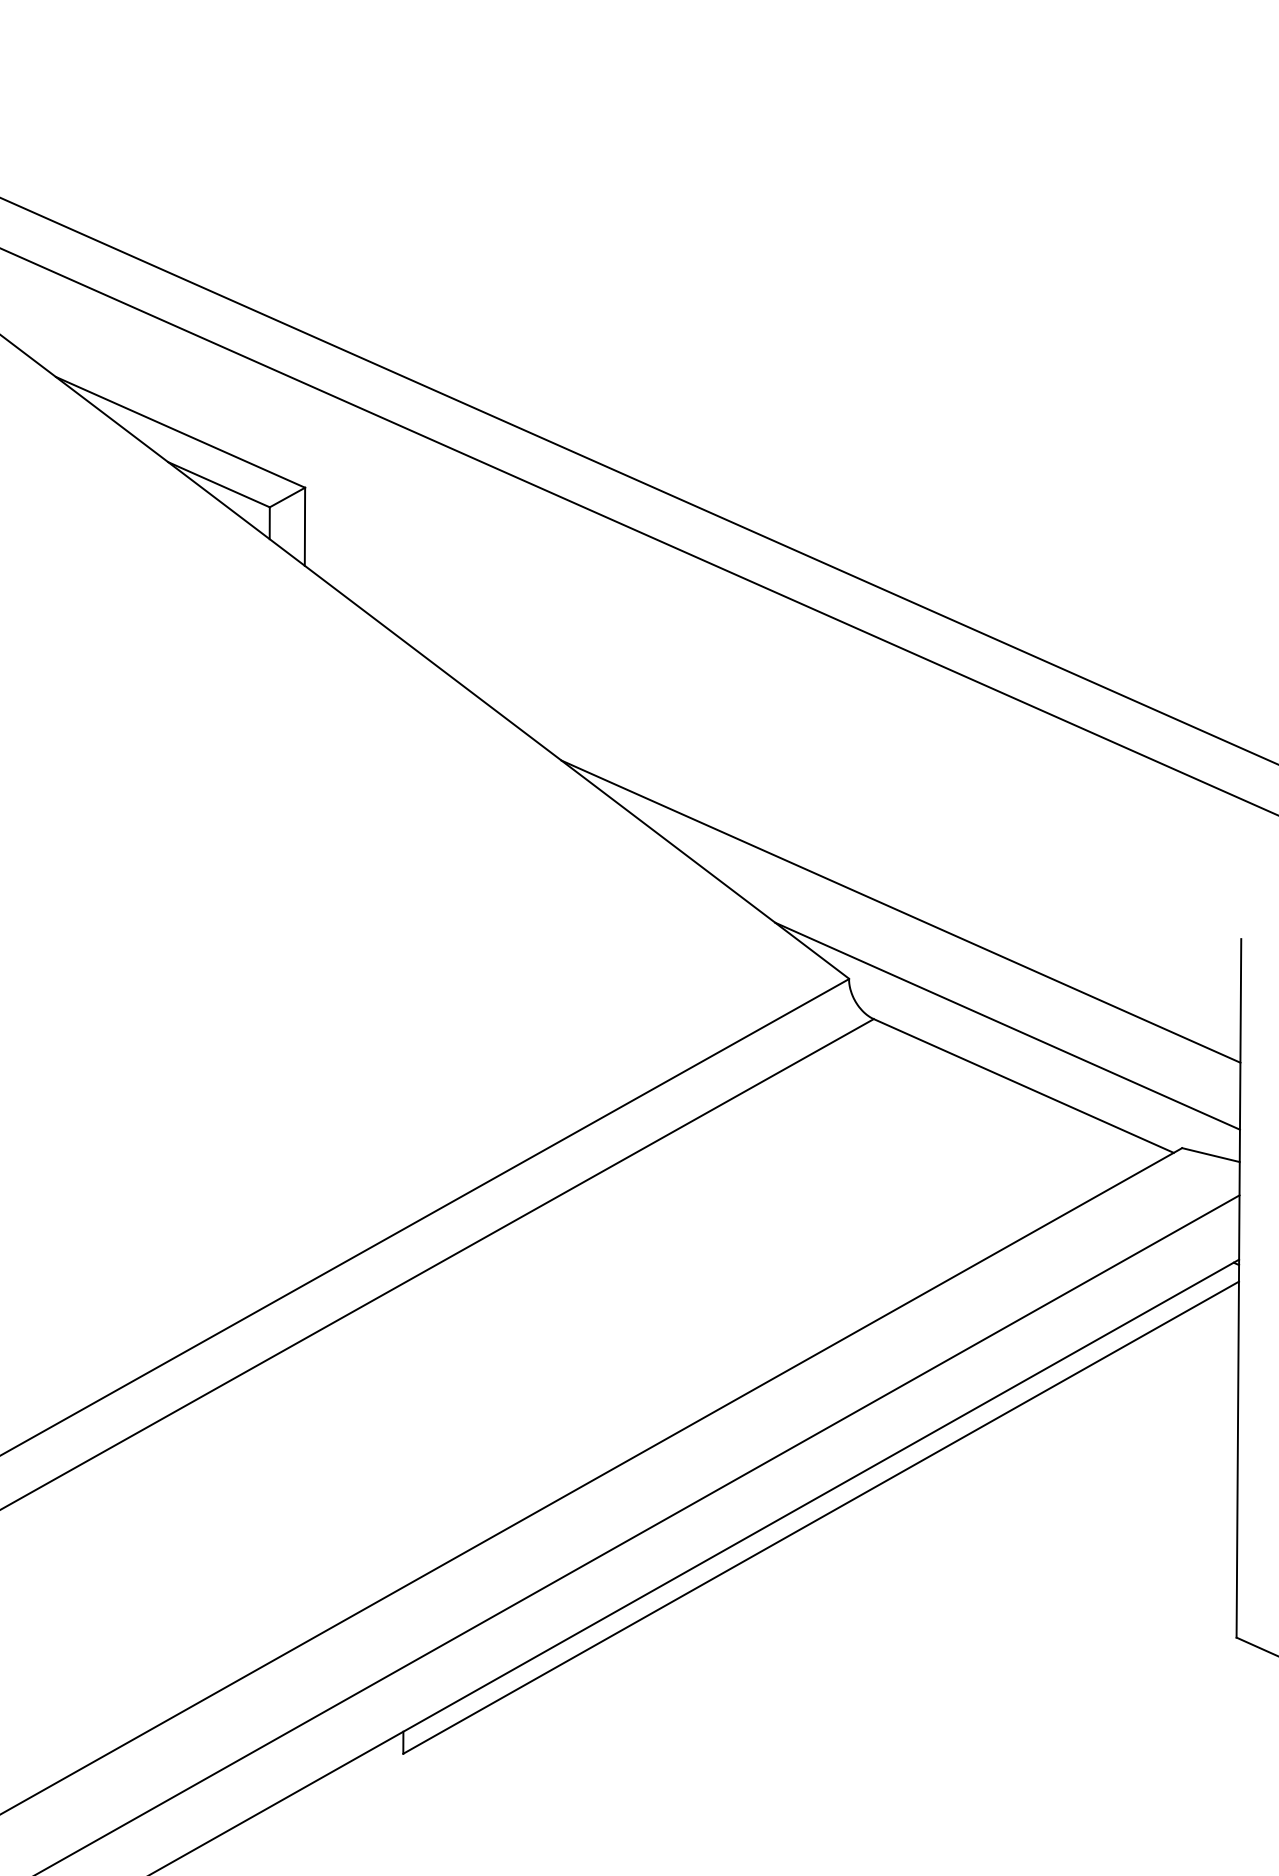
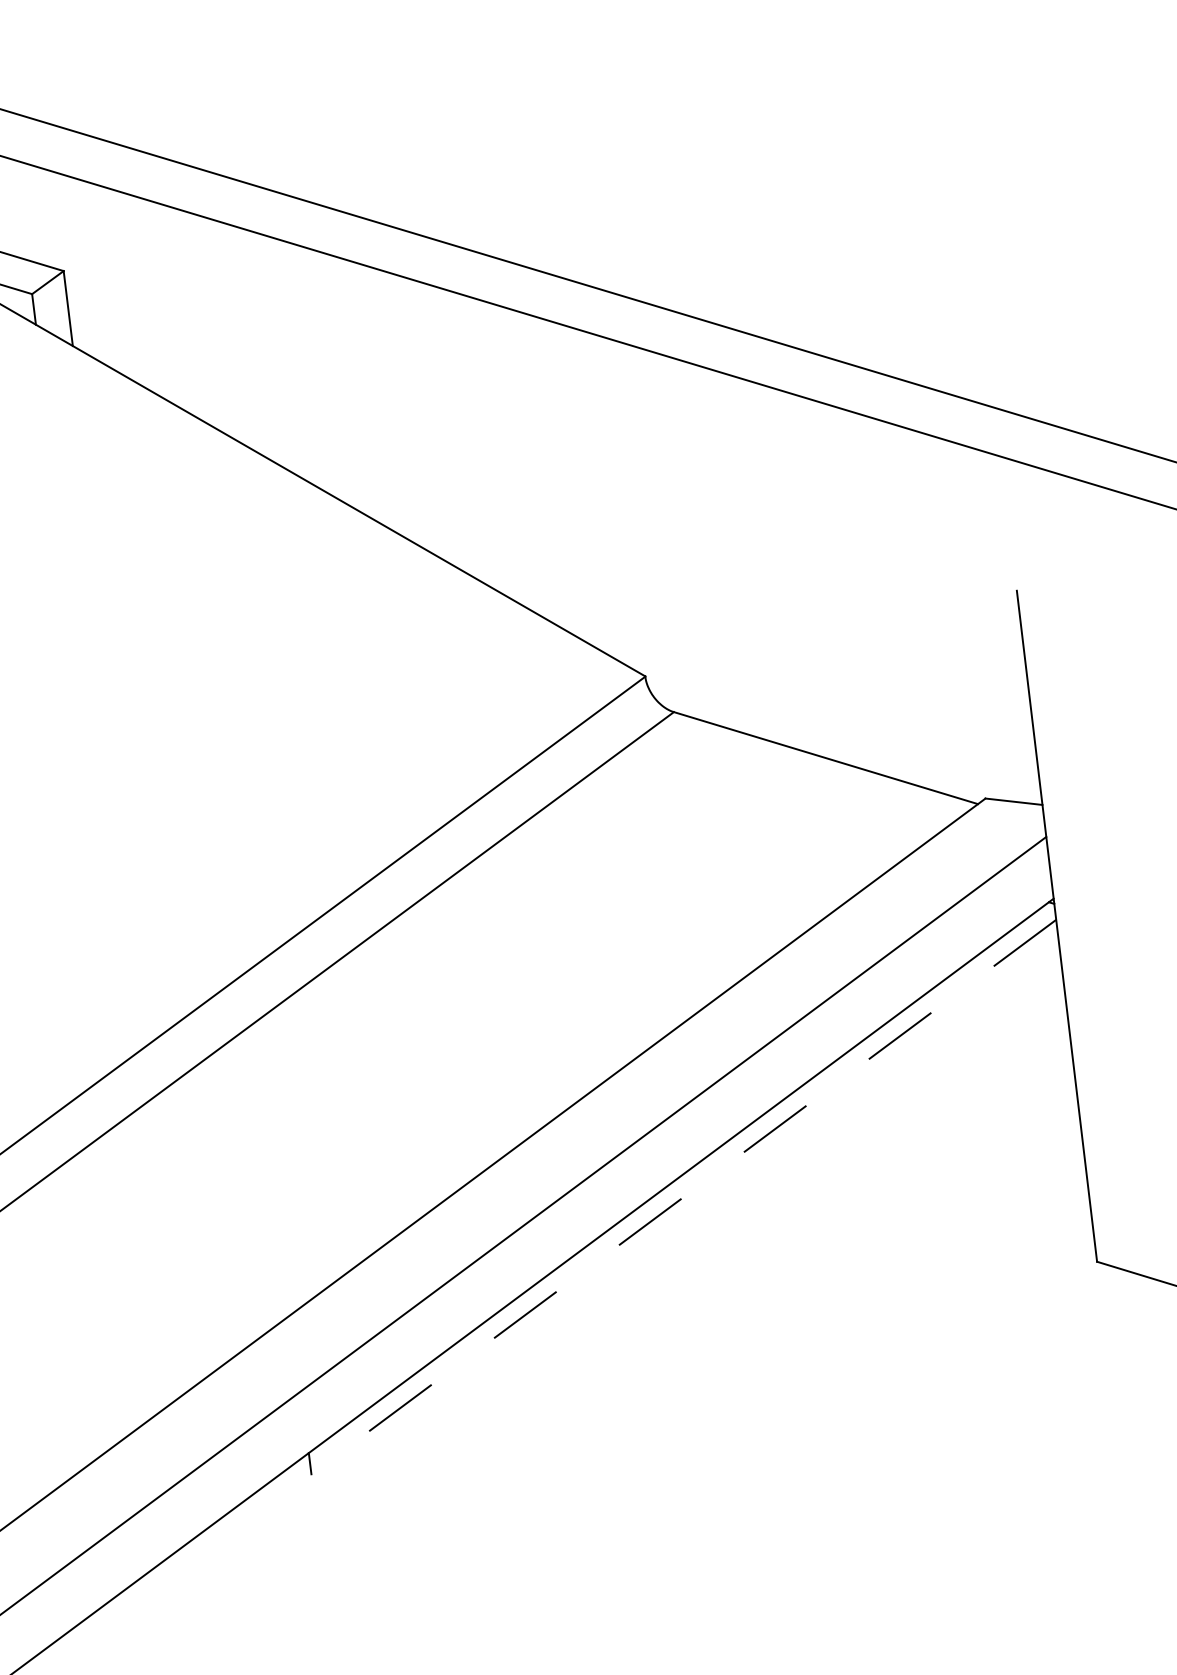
line: (900, 911) -> (686, 605), removed
line: (1007, 1025) -> (803, 702), removed
line: (821, 1517) -> (684, 1196), solid -> dashed

